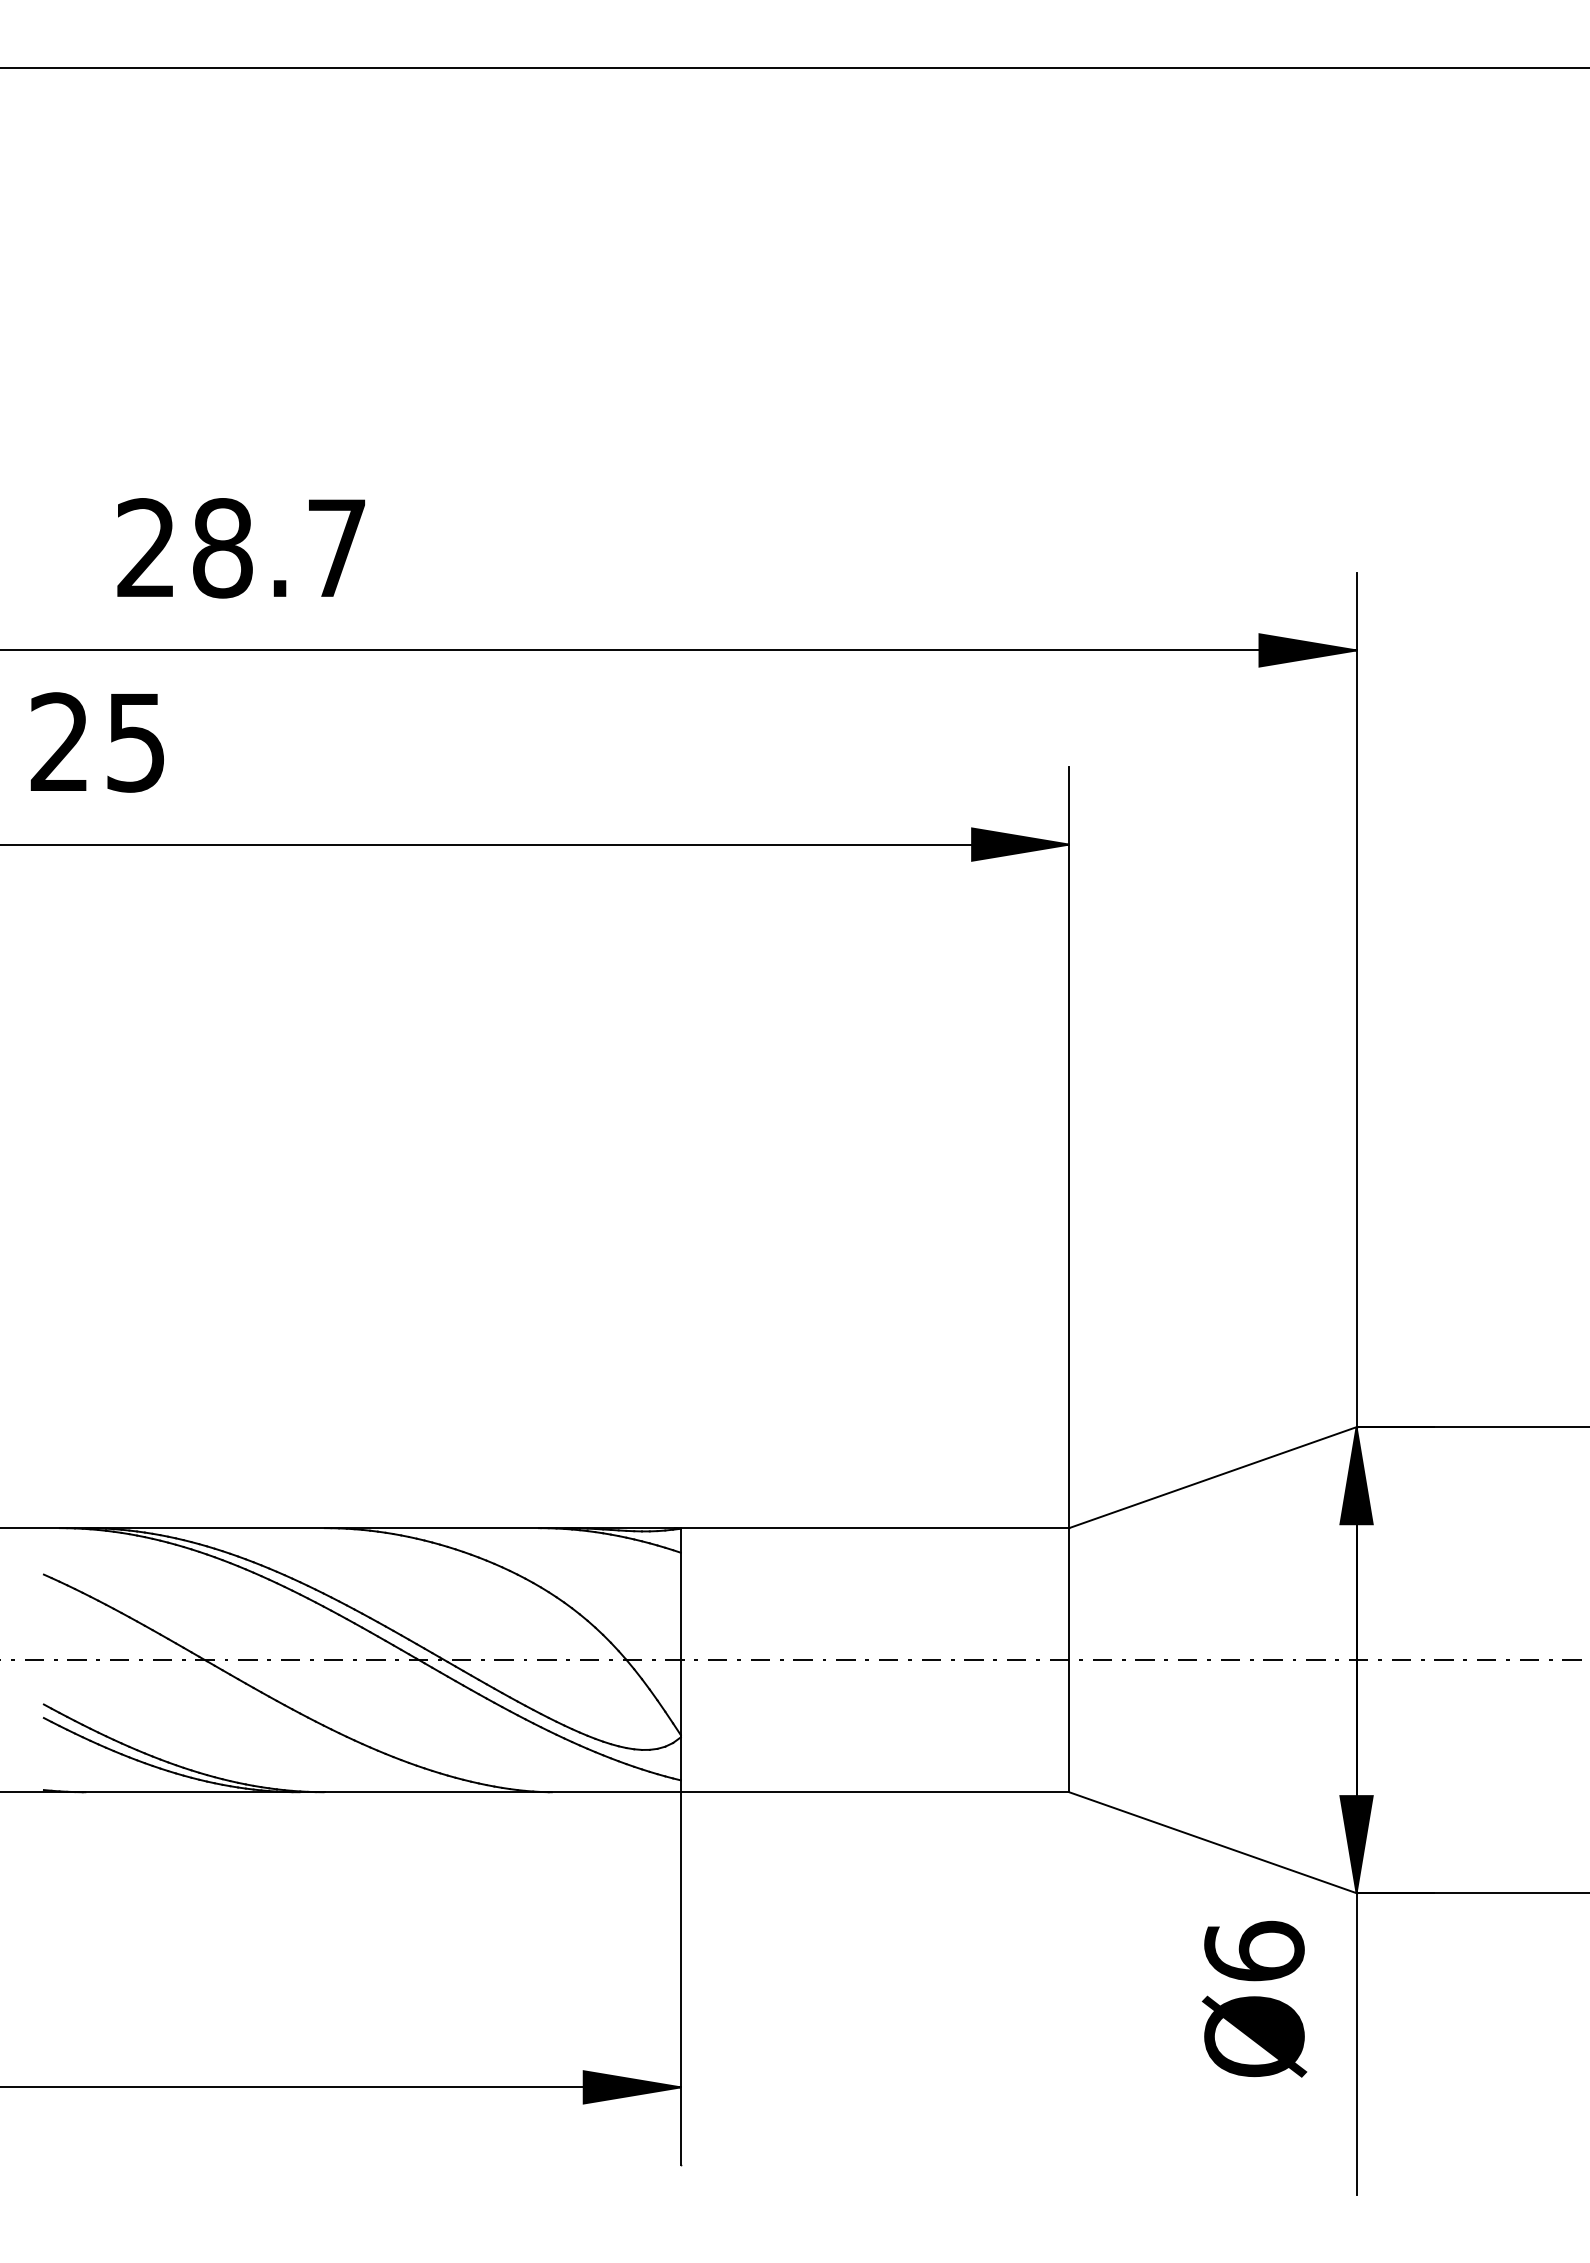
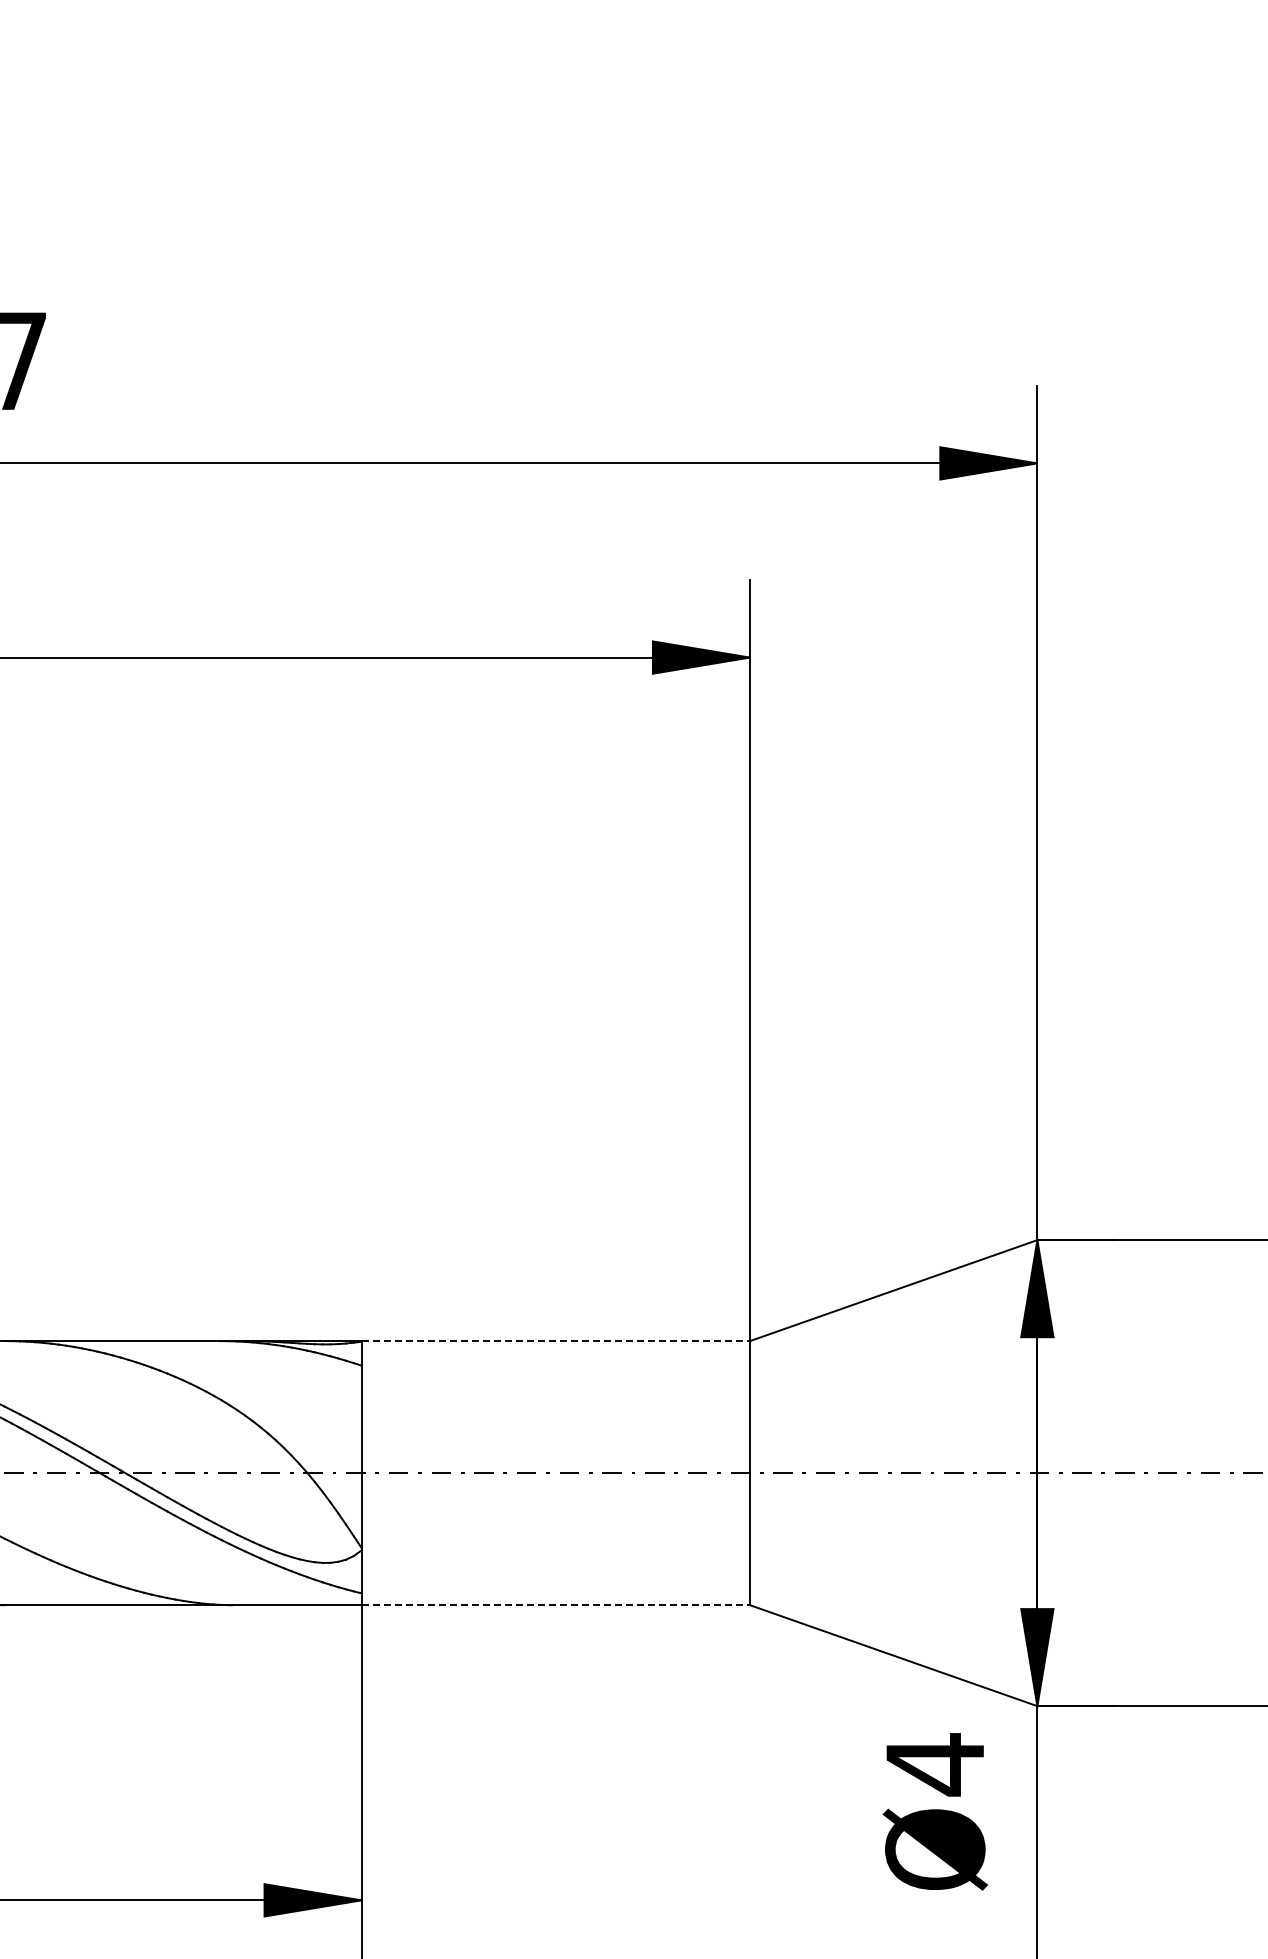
line: (875, 1528) -> (556, 1341), solid -> dashed
line: (875, 1792) -> (556, 1605), solid -> dashed
text: (1254, 1951) -> (935, 1764), Ø6 -> Ø4

